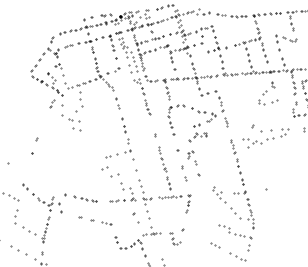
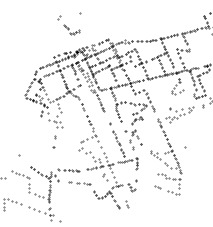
part: (34, 145) -> (54, 141), moved

